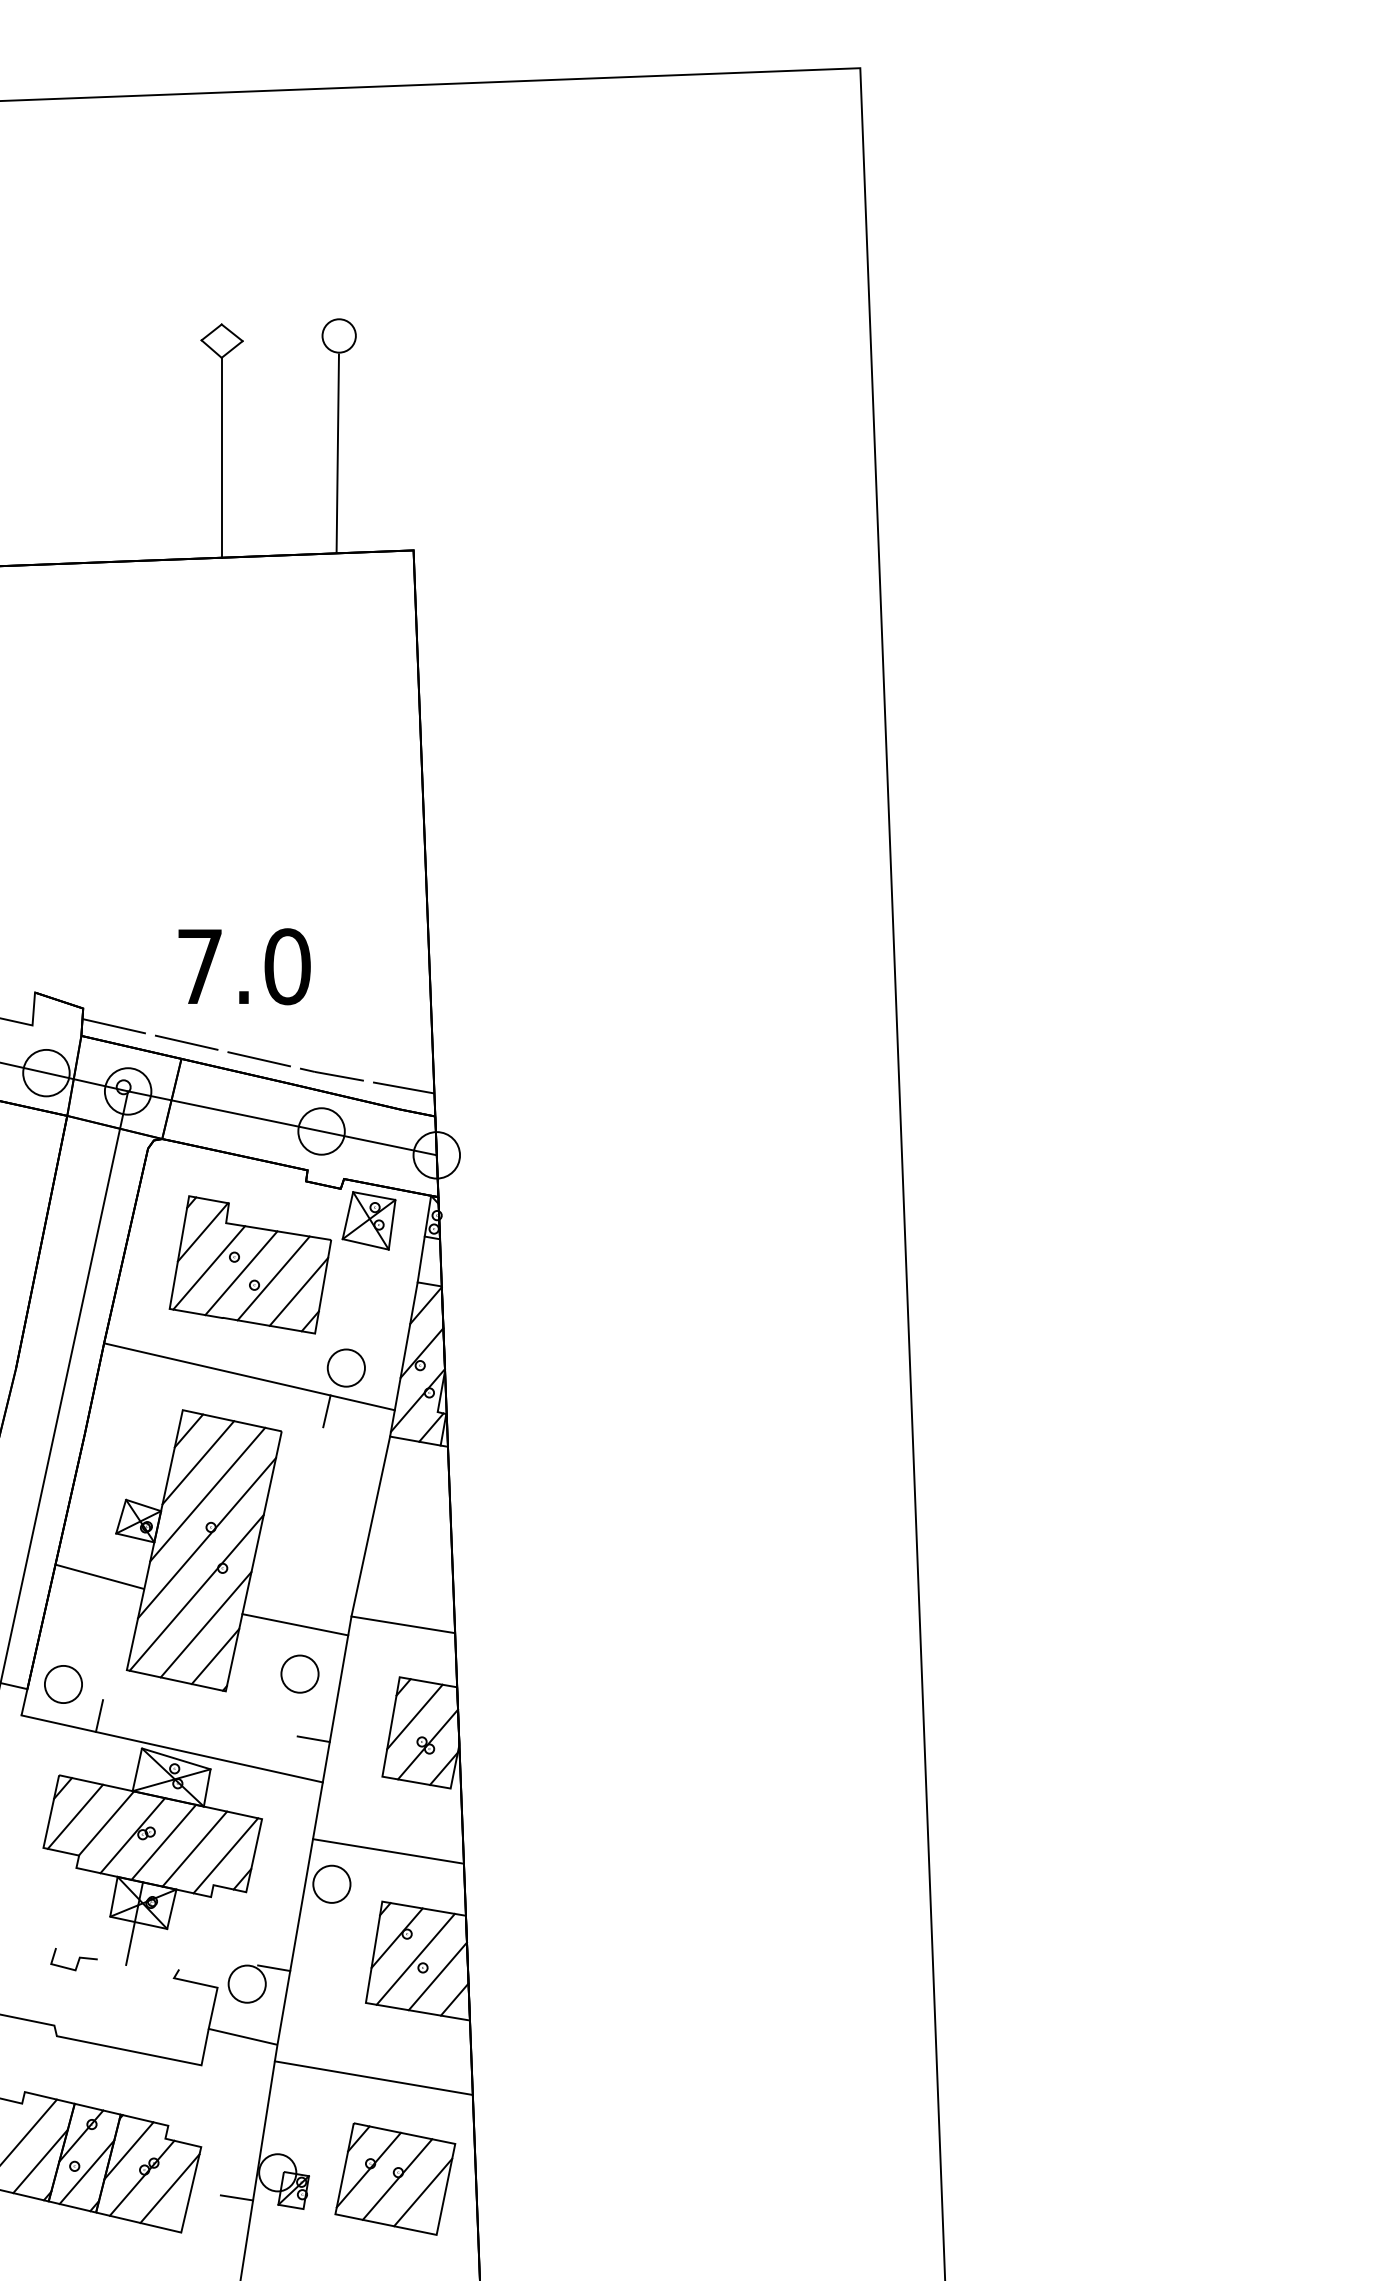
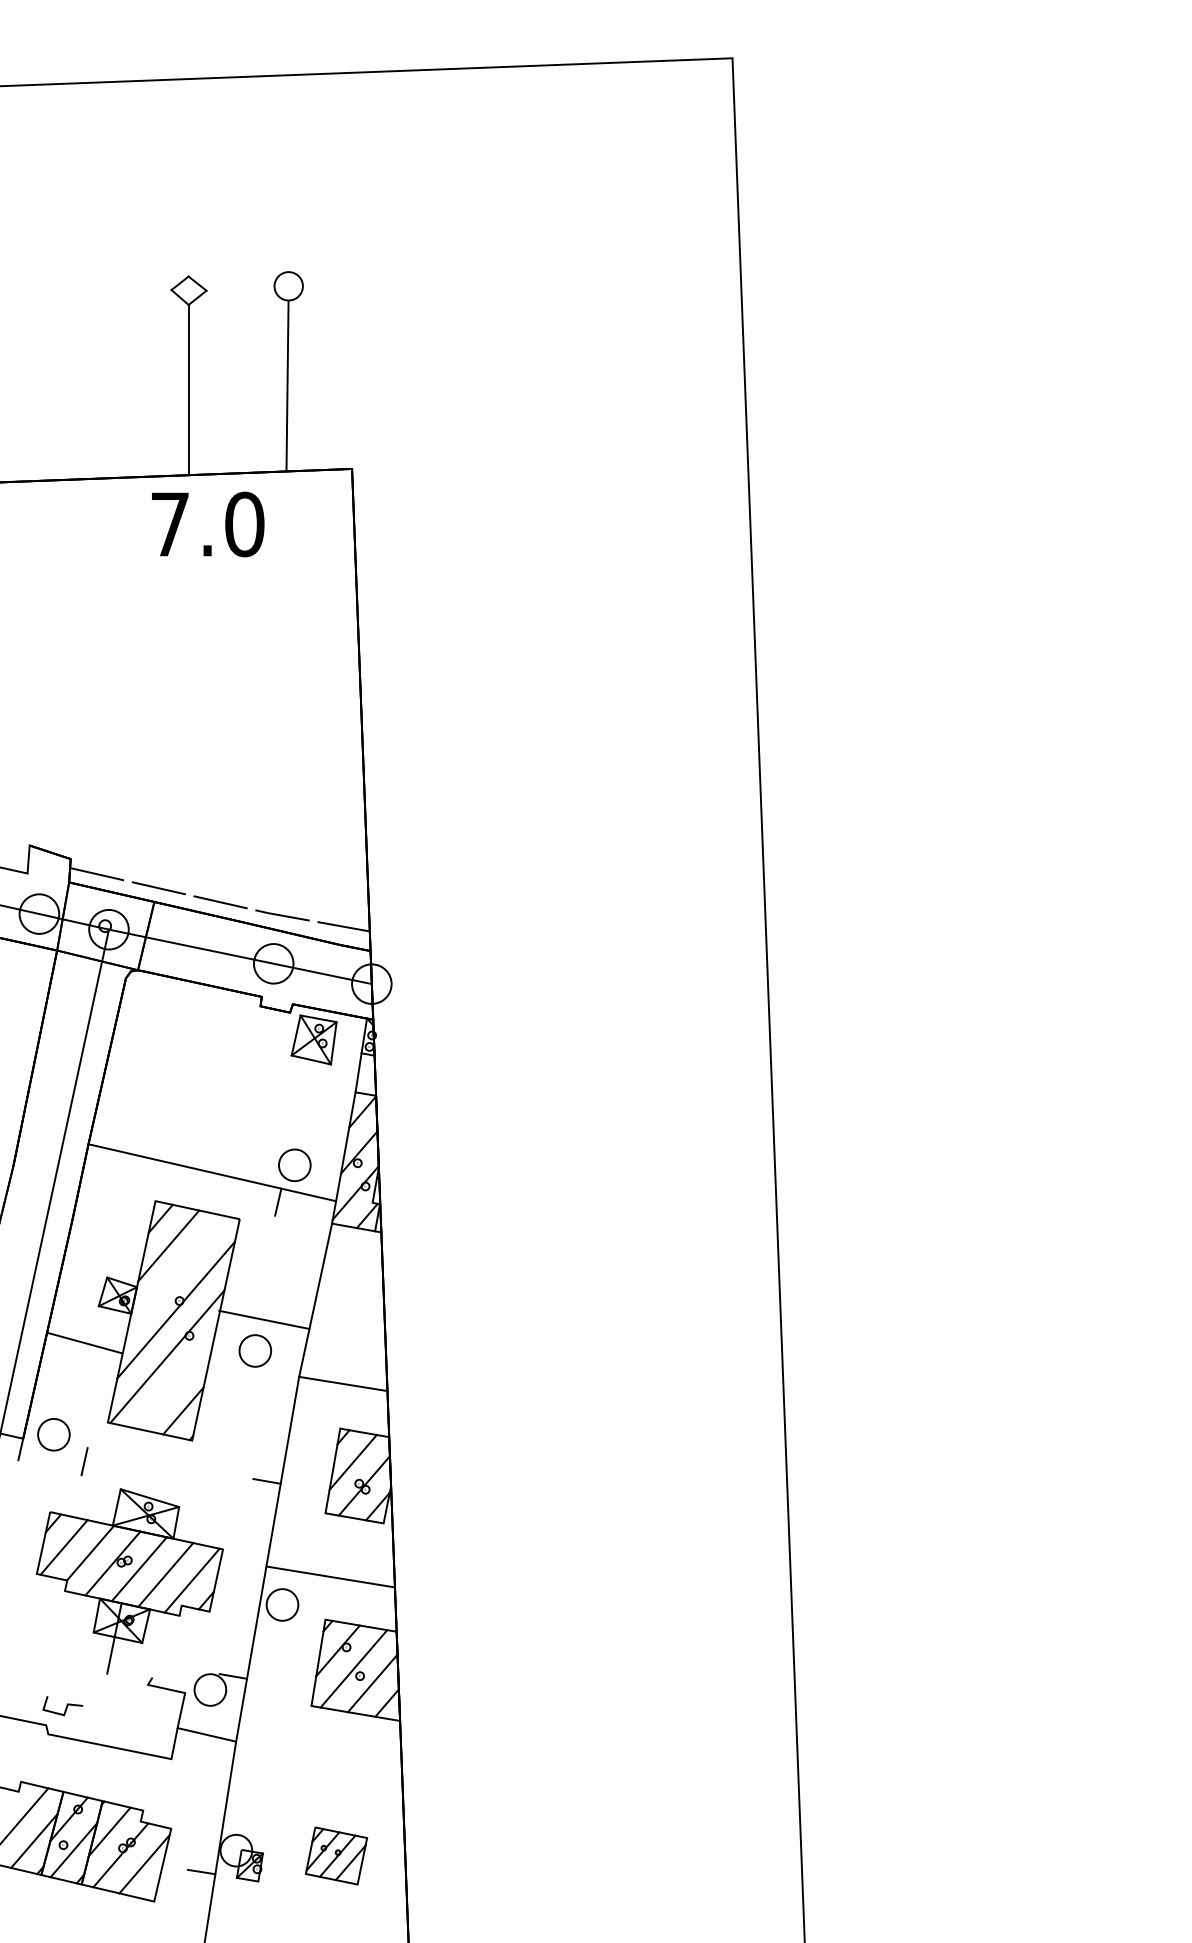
text: (244, 966) -> (208, 524), moved
part: (249, 1264) -> (212, 1077), removed
line: (207, 1493) -> (176, 1272), removed
line: (206, 1624) -> (175, 1383), removed
line: (295, 1624) -> (264, 1319), moved
part: (300, 1673) -> (255, 1350), moved
line: (172, 1748) -> (146, 1489), removed
line: (77, 1961) -> (65, 1707), moved
line: (372, 2077) -> (317, 1769), removed
part: (395, 2178) -> (336, 1855), size x0.6

